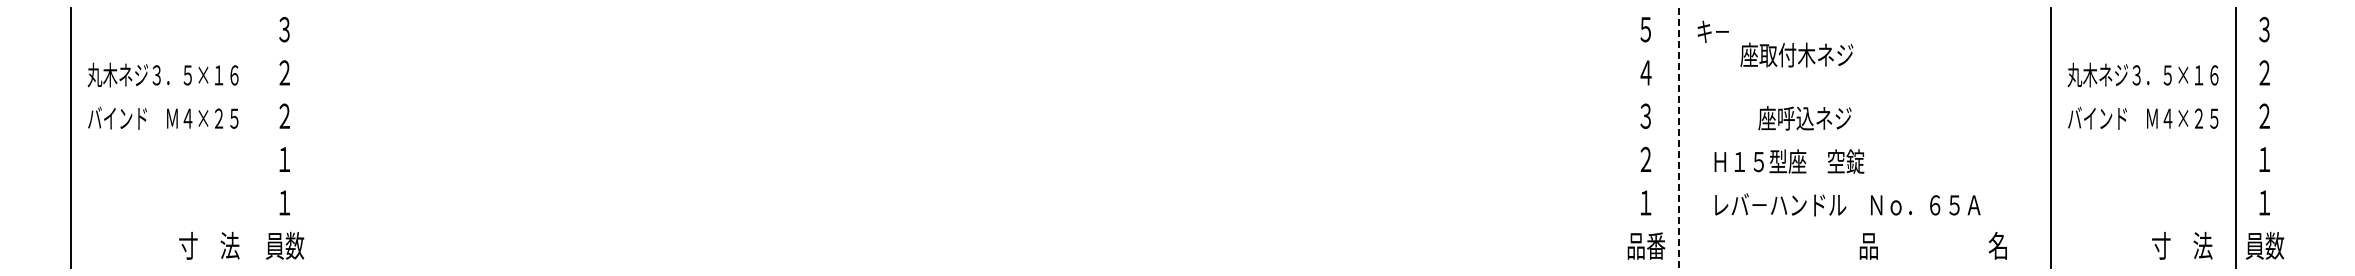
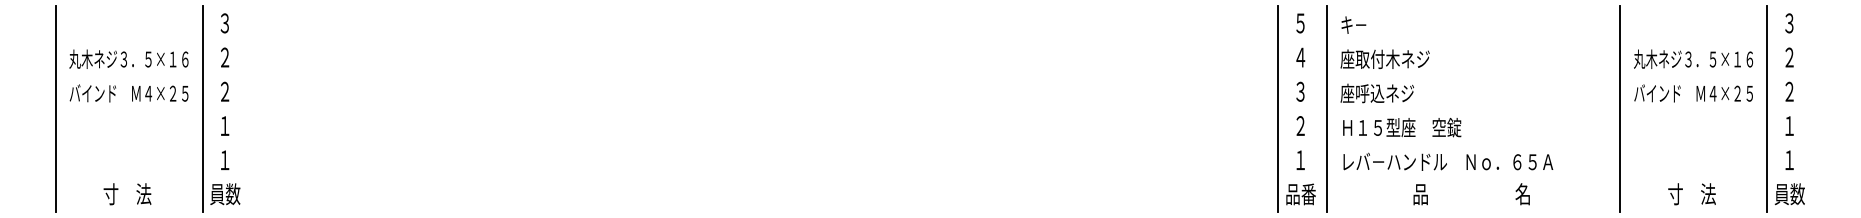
text: (1796, 54) -> (1384, 58), moved
text: (1804, 118) -> (1376, 93), moved
line: (256, 137) -> (202, 108), added
line: (1617, 137) -> (1278, 108), added
line: (1679, 138) -> (1327, 109), dashed -> solid
text: (1789, 161) -> (1402, 127), moved
text: (1847, 204) -> (1448, 161), moved
text: (209, 245) -> (127, 193), moved
text: (1932, 245) -> (1470, 193), moved
text: (2182, 245) -> (1692, 193), moved

